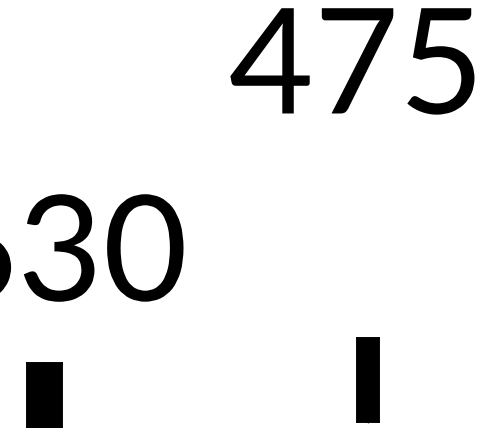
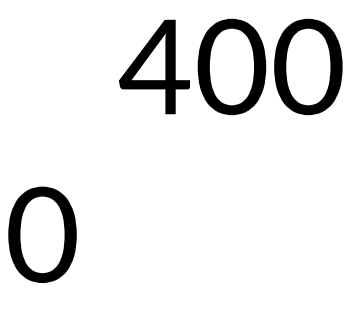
text: (398, 60) -> (269, 66), 475 -> 400

